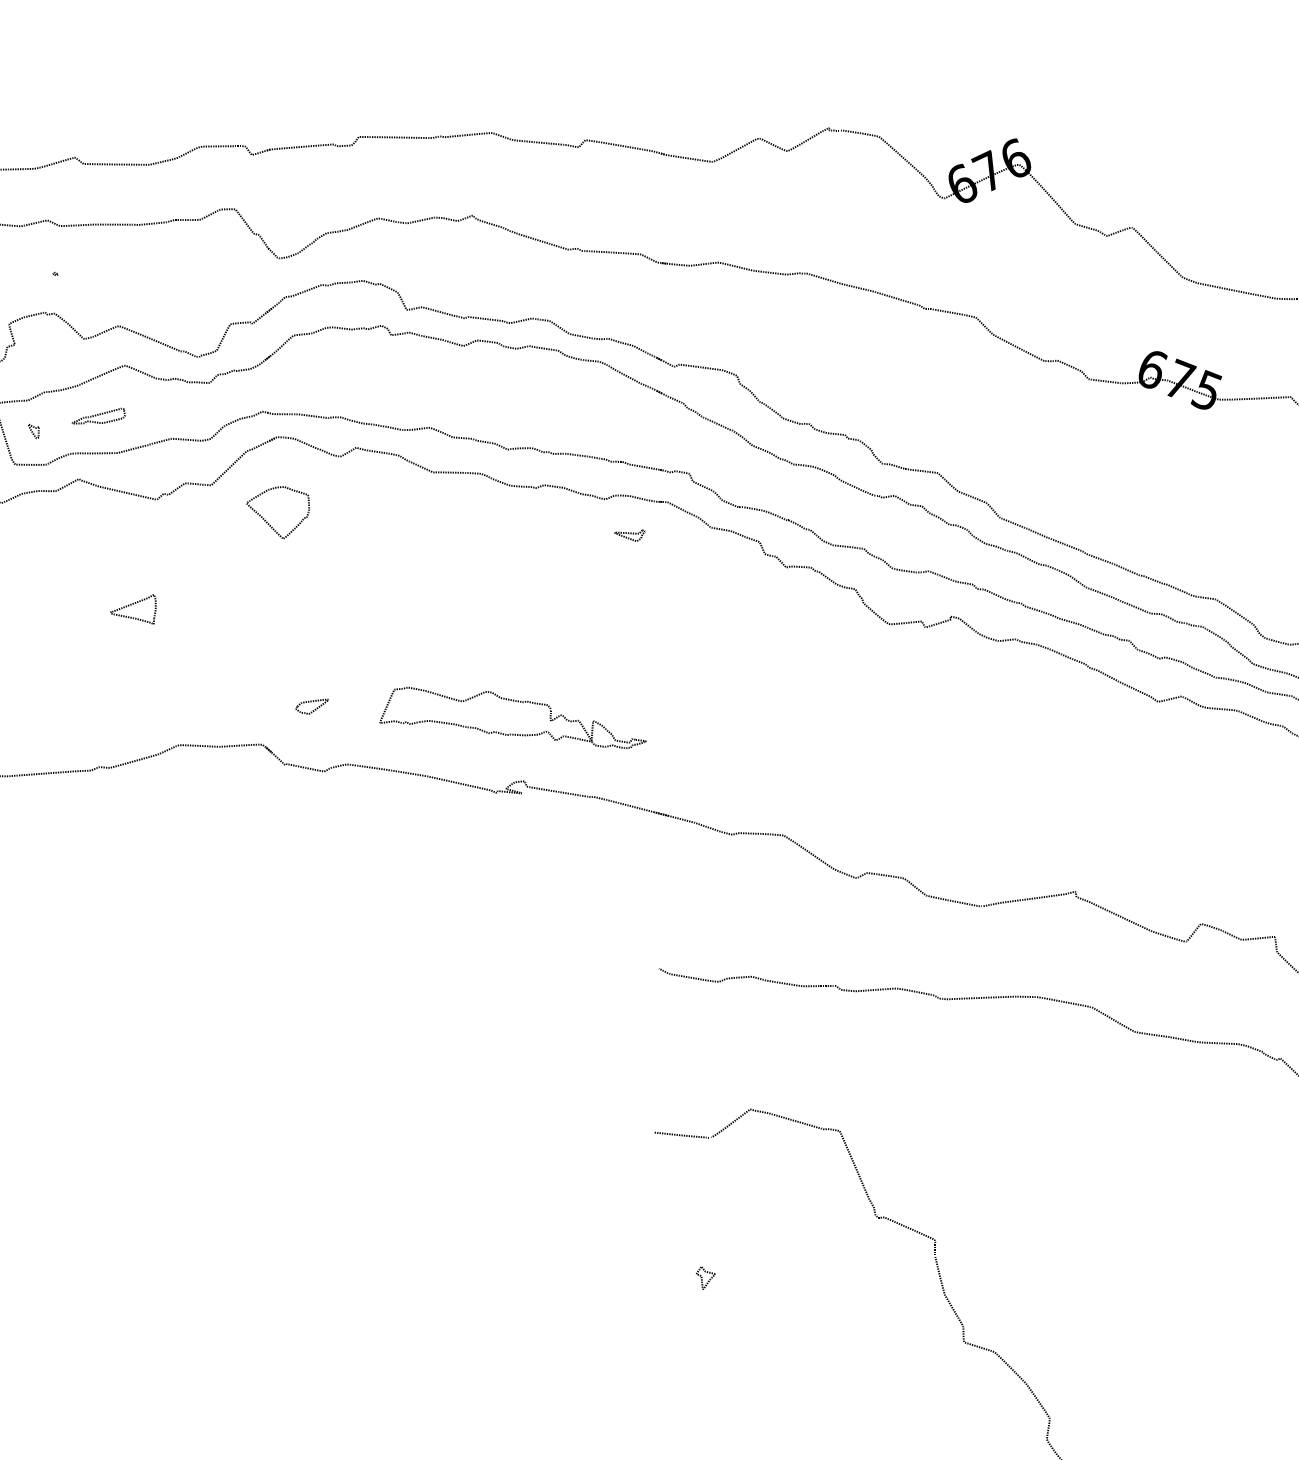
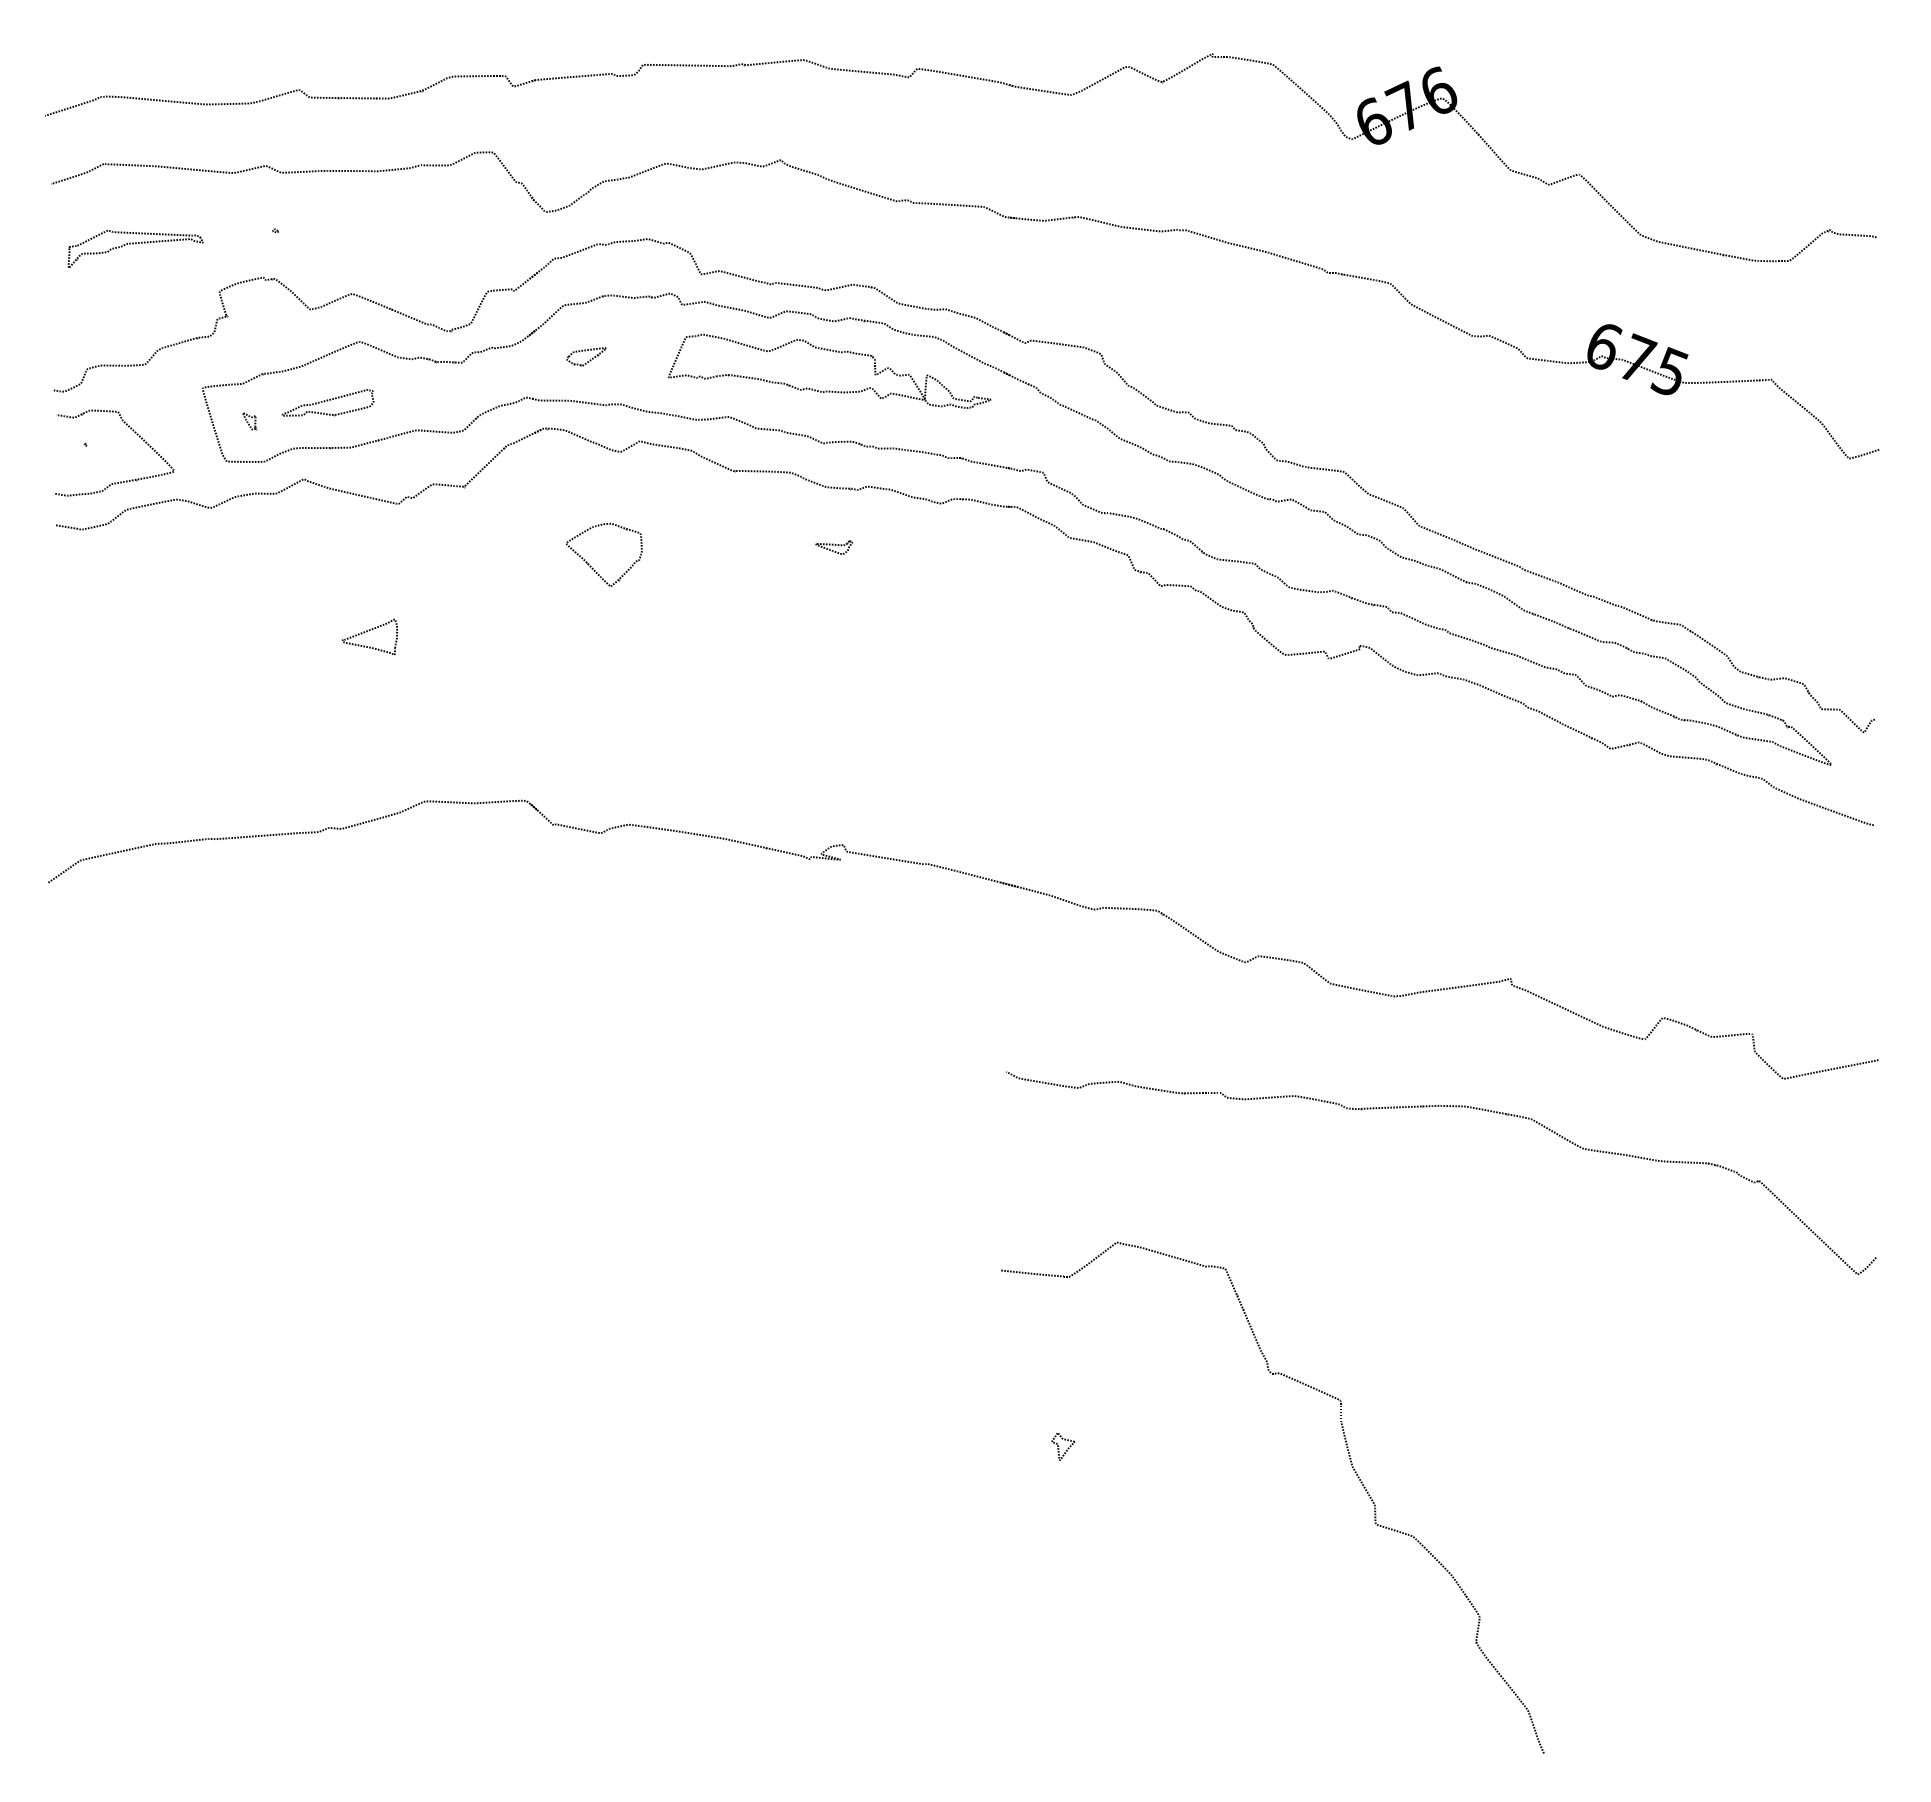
part: (98, 415) -> (327, 402), size x1.43
part: (267, 522) -> (591, 566), moved
part: (629, 535) -> (833, 547), moved
part: (517, 702) -> (835, 352), moved
part: (312, 706) -> (586, 356), moved

